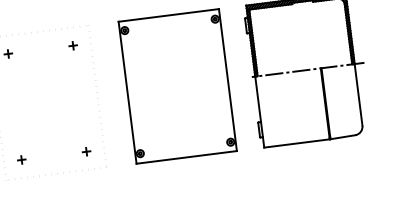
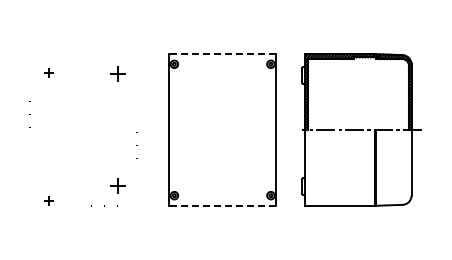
line: (168, 15) -> (222, 54), solid -> dashed
part: (72, 45) -> (117, 72), size x1.6
part: (85, 151) -> (117, 186), size x1.6
line: (186, 157) -> (222, 205), solid -> dashed
part: (21, 159) -> (48, 200), moved

